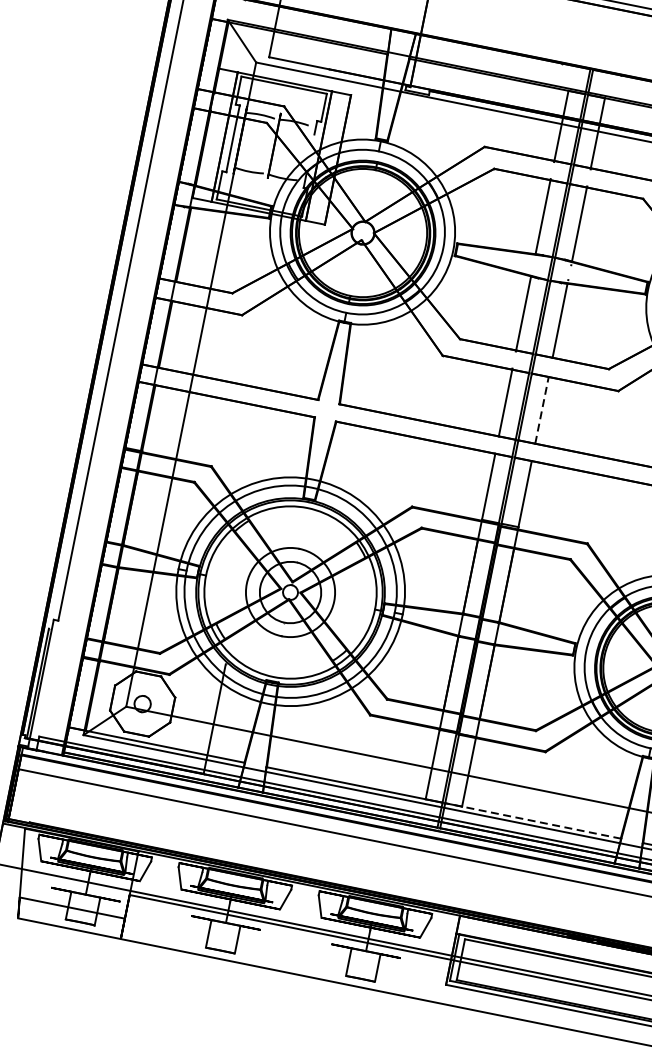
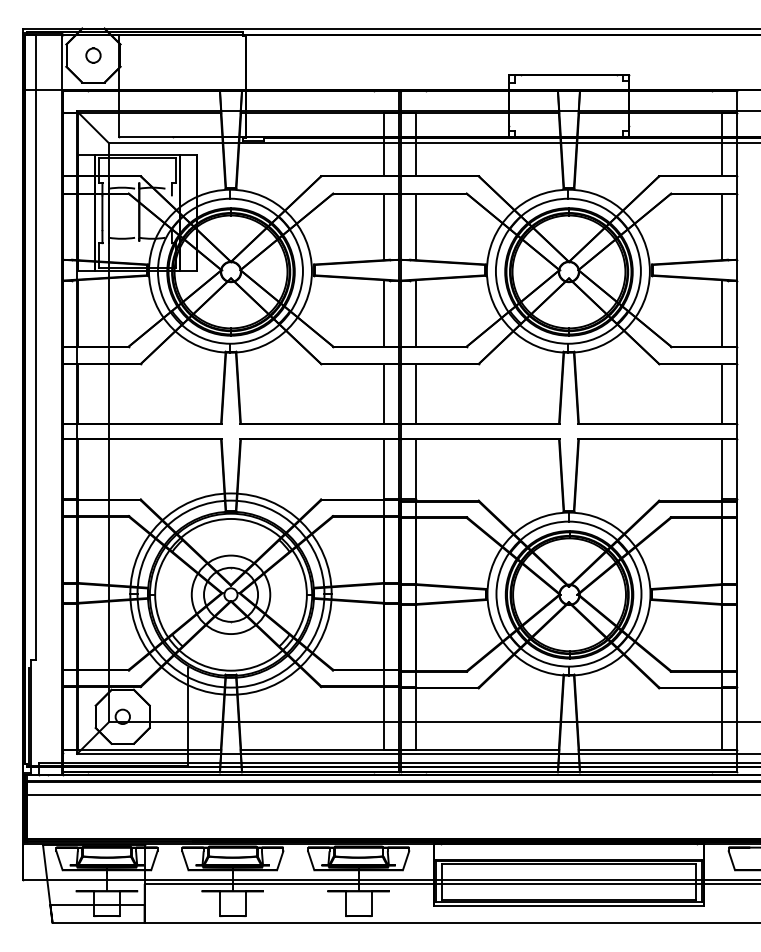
line: (542, 410) -> (416, 393), dashed -> solid
line: (532, 820) -> (479, 749), dashed -> solid

